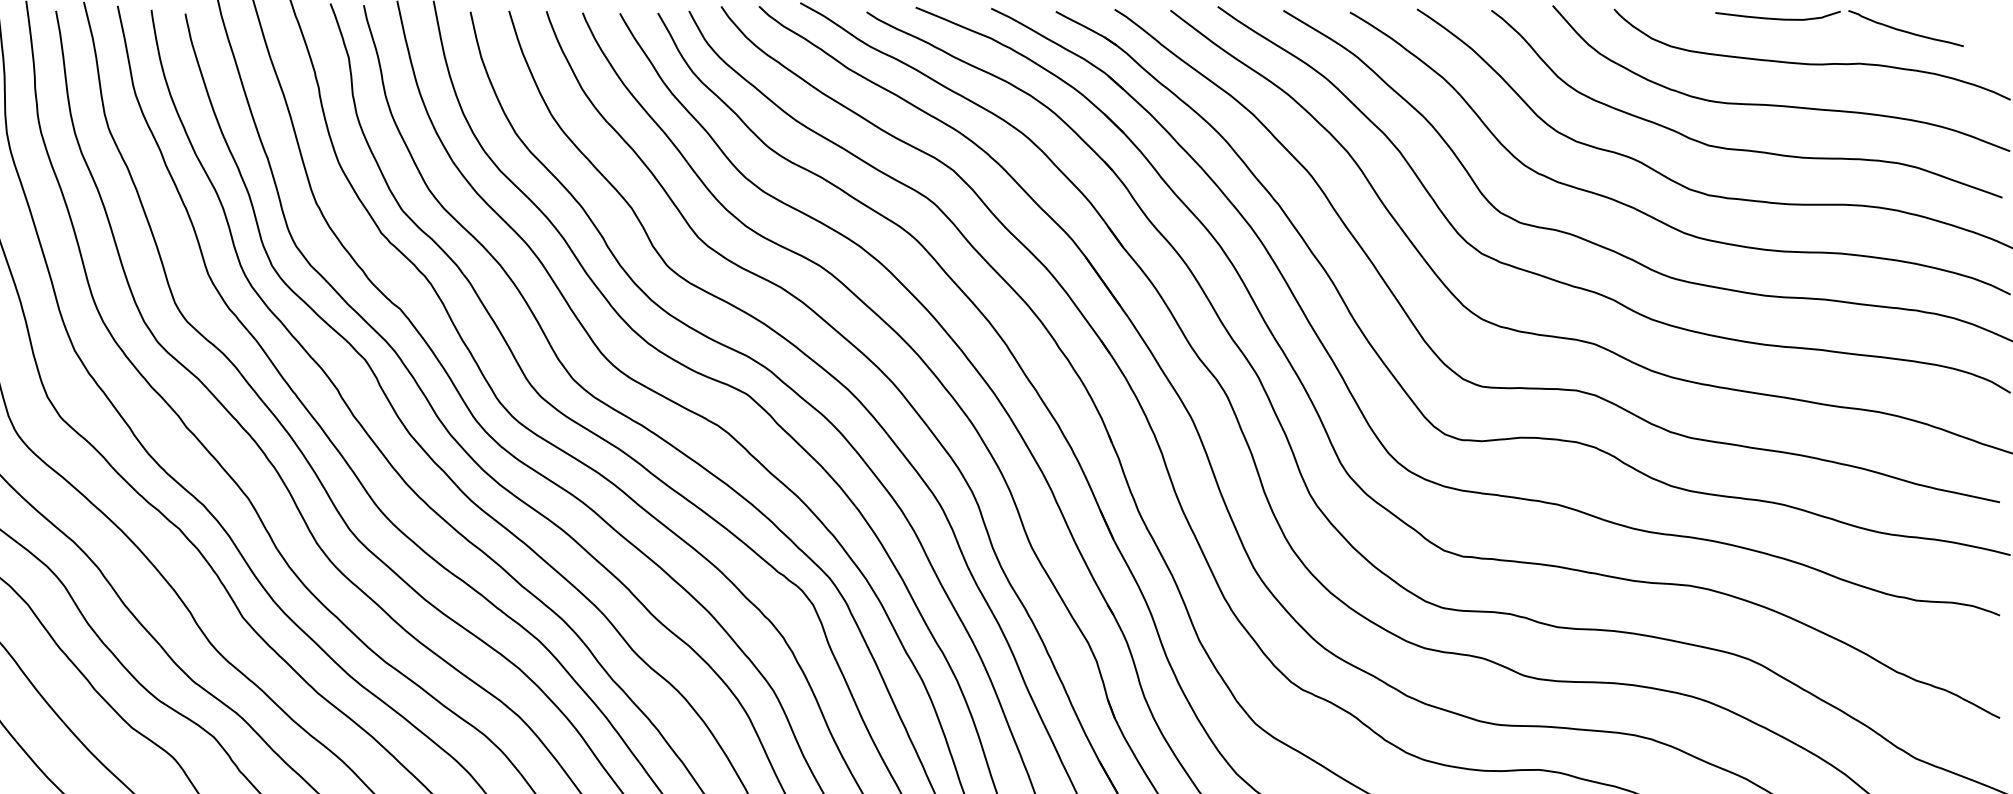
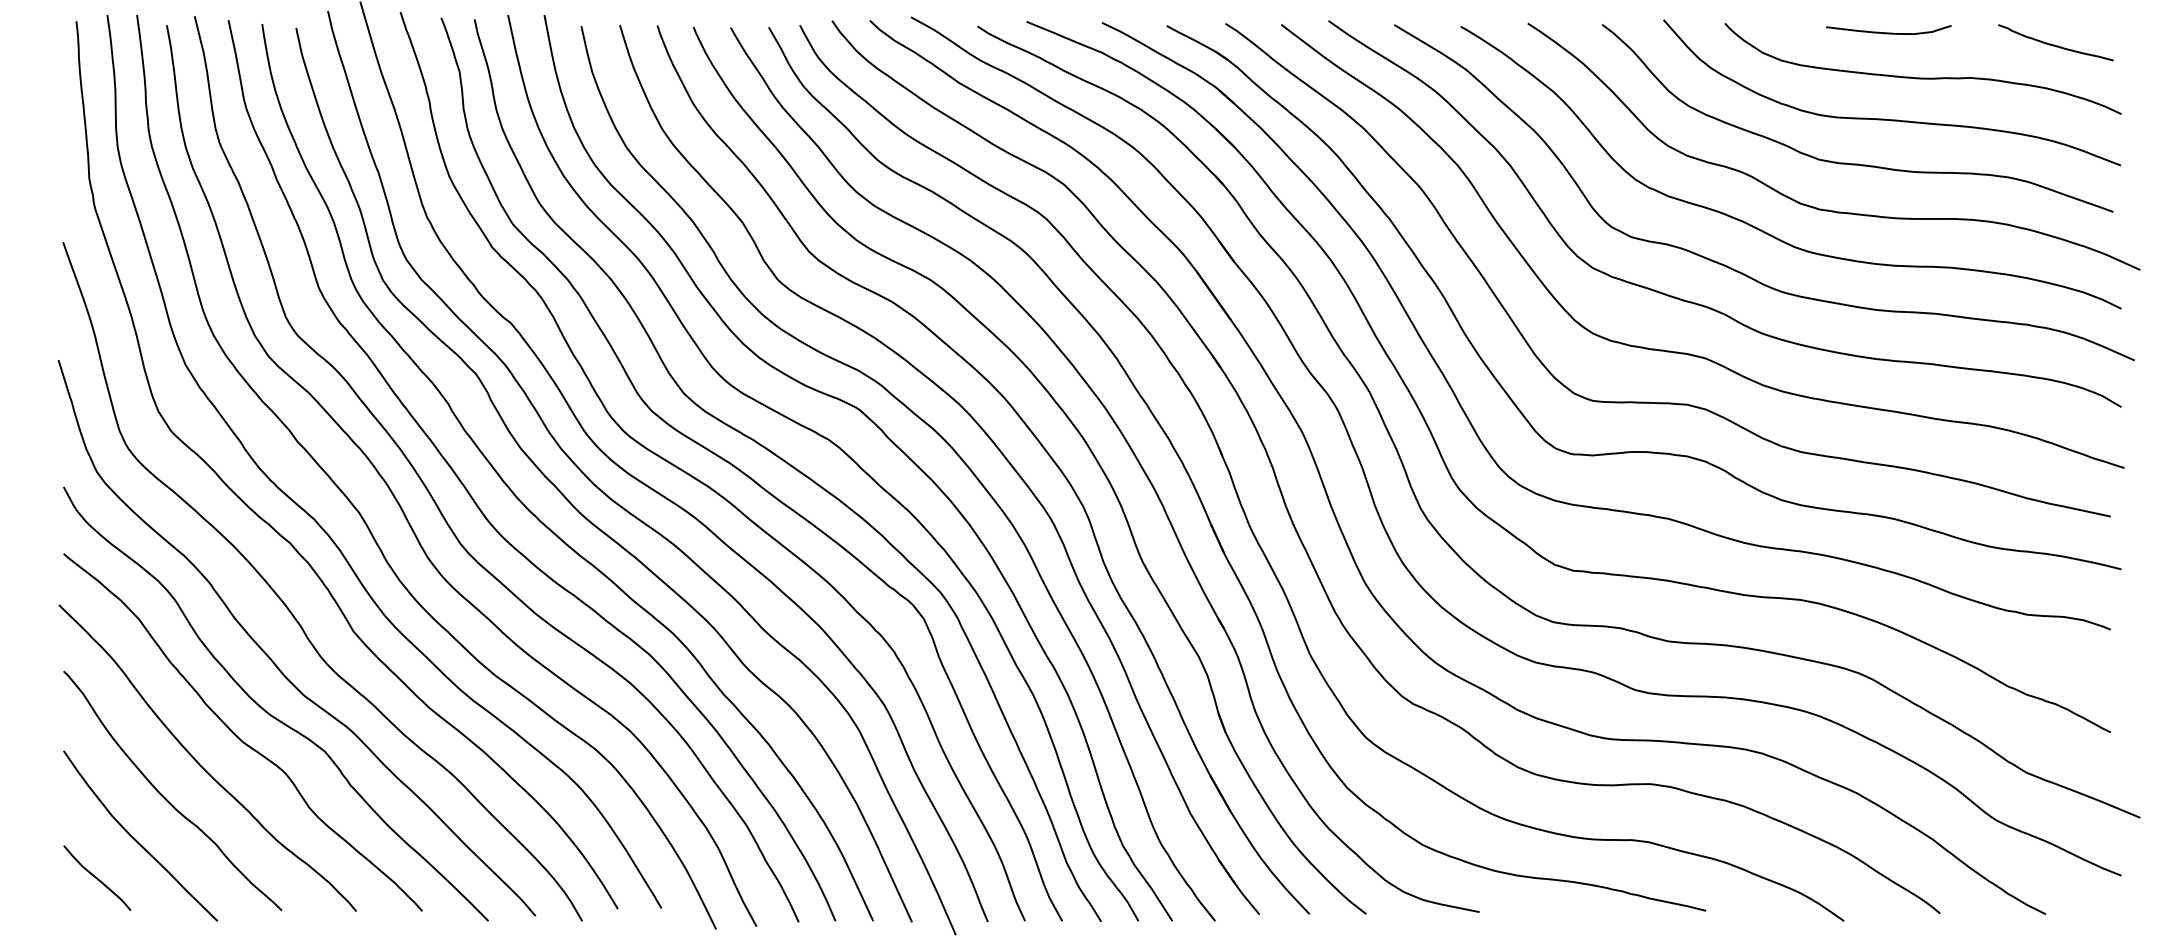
curve: (1904, 30) -> (2054, 44), moved

